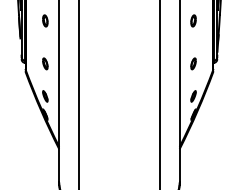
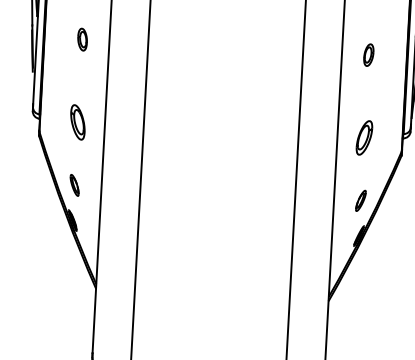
part: (45, 63) -> (78, 121), size x1.6
part: (193, 63) -> (364, 137), size x1.6

